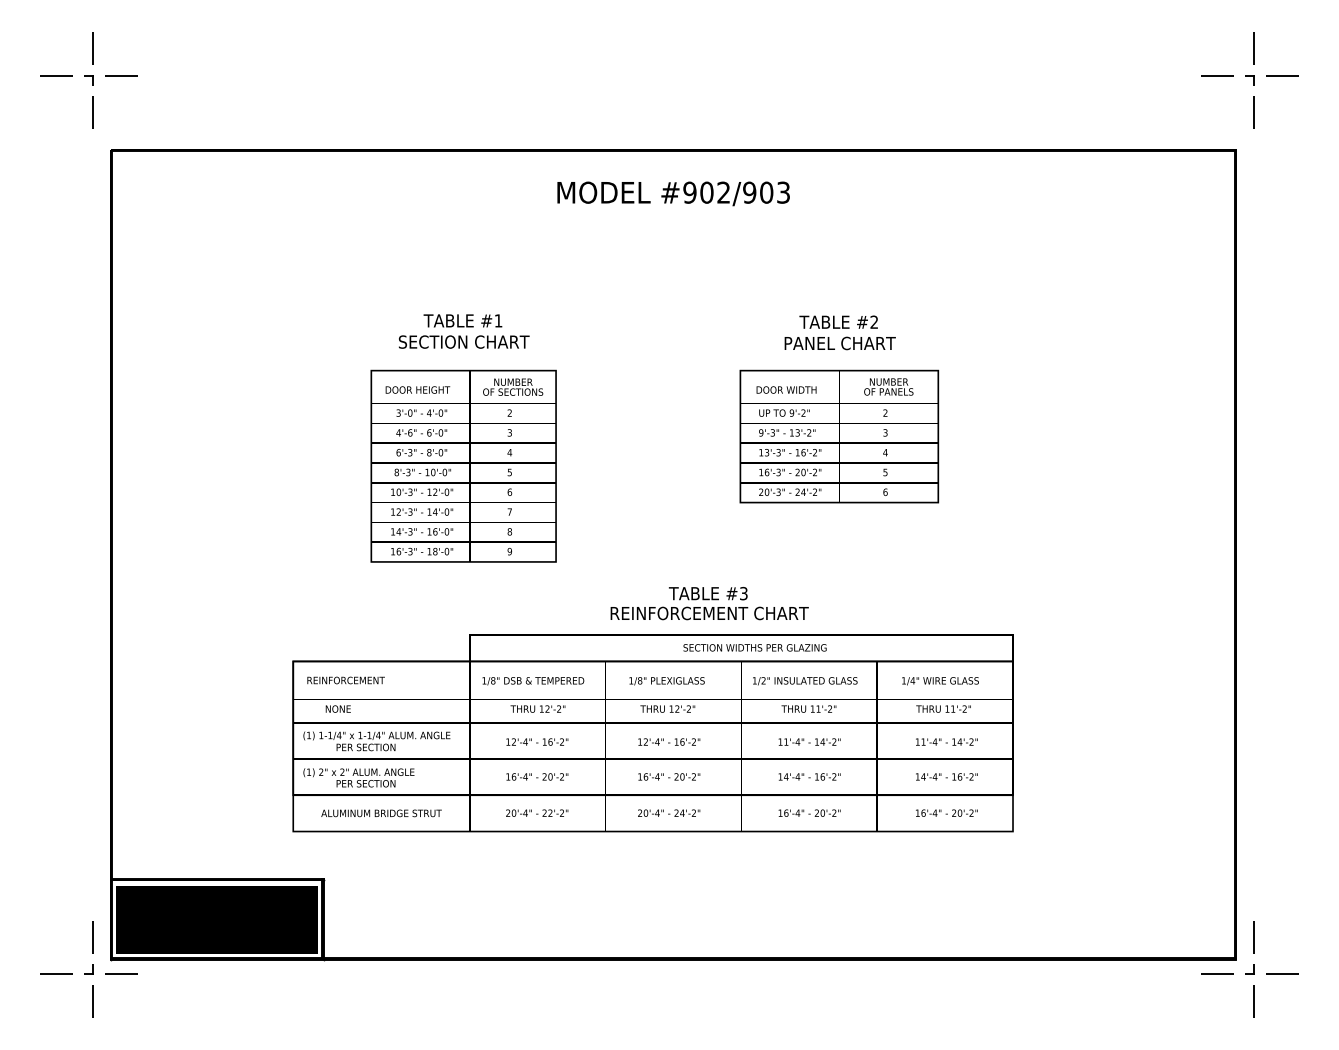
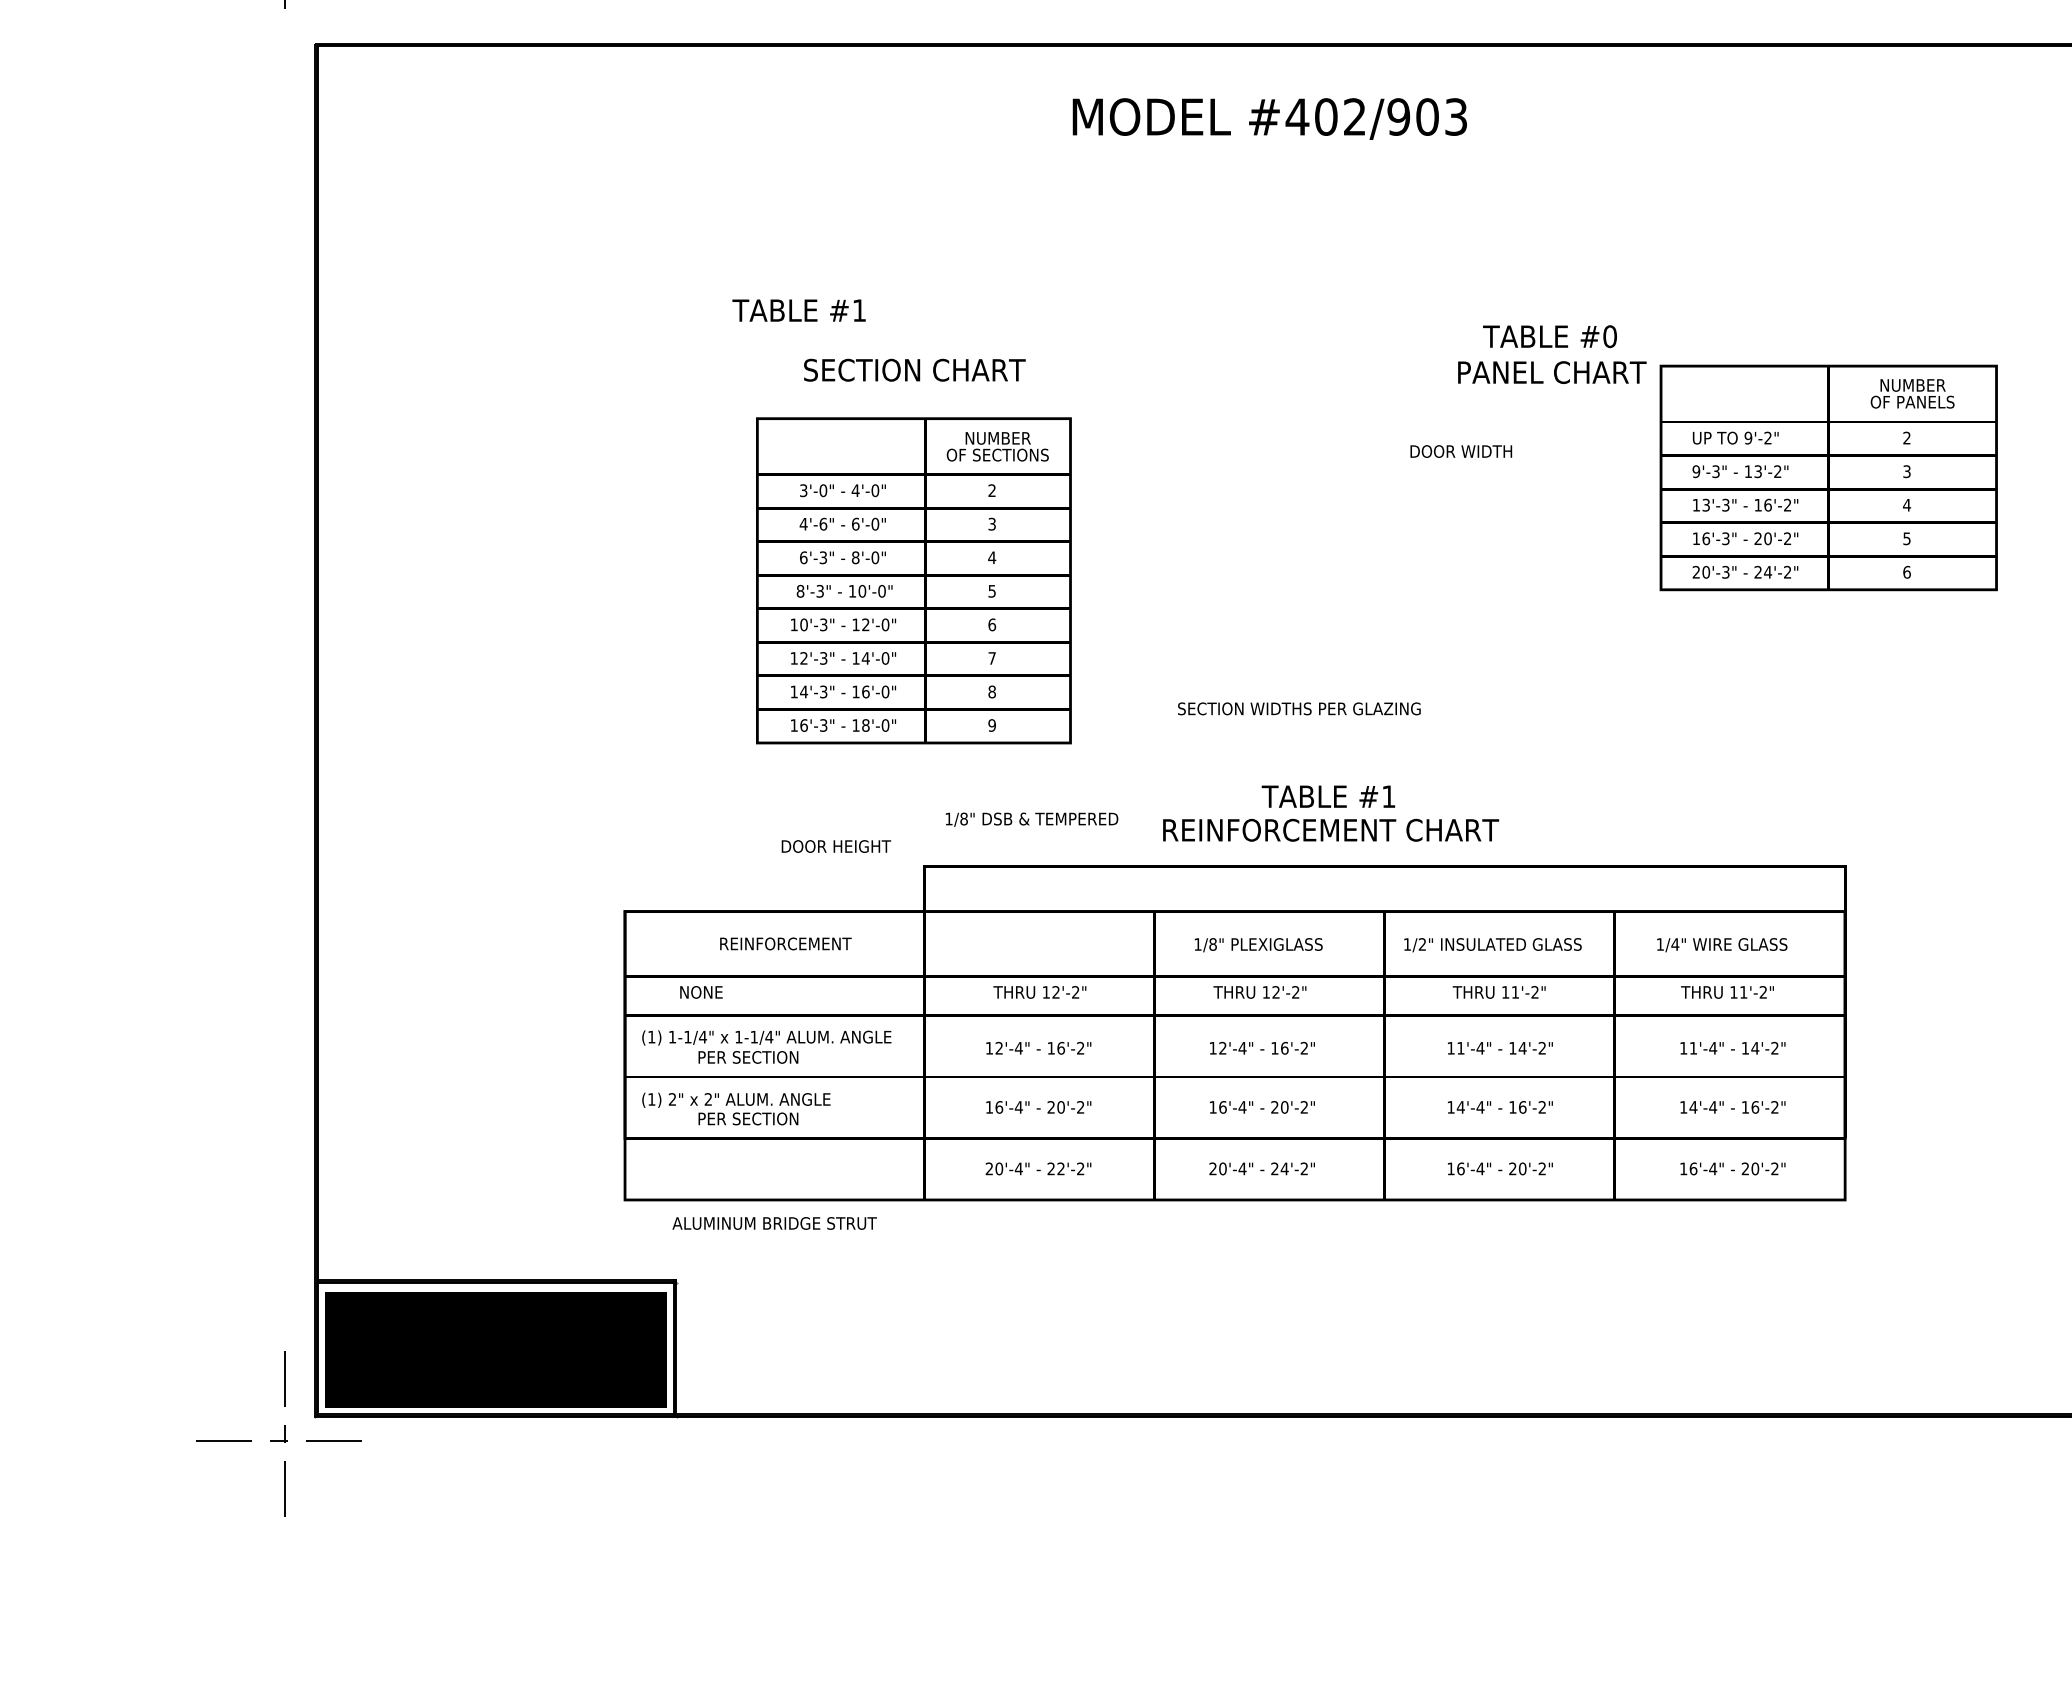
text: (689, 192) -> (1296, 116), #902/903 -> #402/903
text: (462, 320) -> (798, 309), moved
text: (874, 321) -> (1610, 335), #2 -> #0
text: (417, 389) -> (835, 845), moved
text: (839, 436) -> (1829, 477), moved
text: (743, 593) -> (1388, 796), #3 -> #1
text: (754, 647) -> (1298, 708), moved
text: (345, 680) -> (784, 943), moved
text: (533, 681) -> (1032, 820), moved
text: (381, 813) -> (774, 1223), moved

